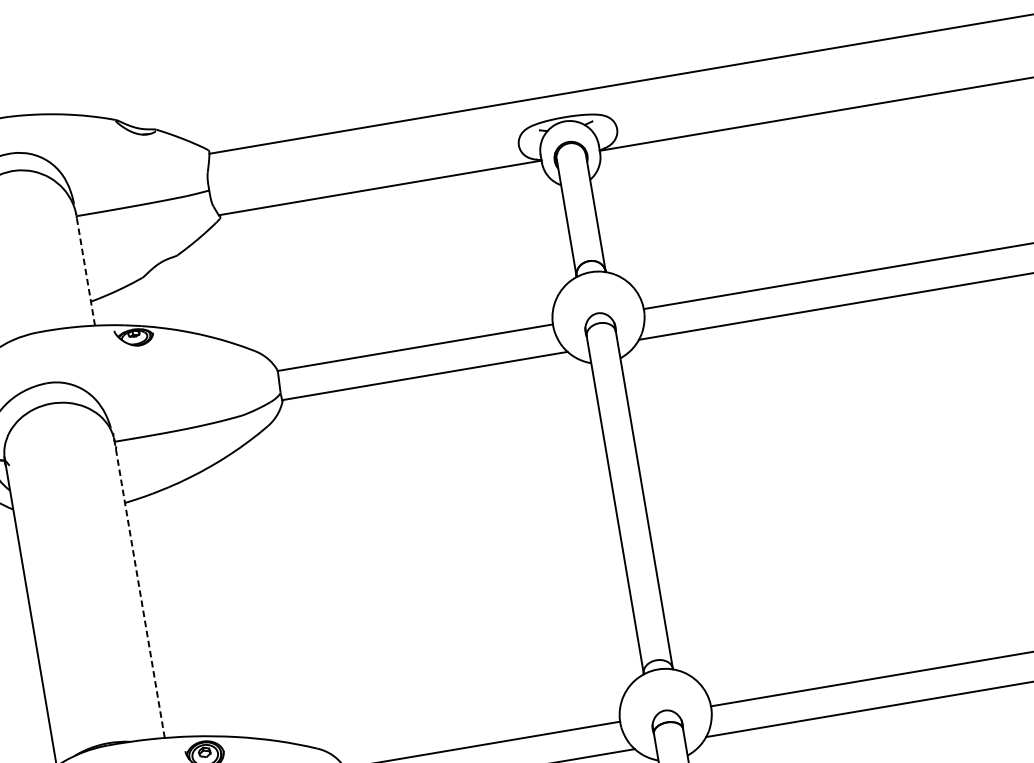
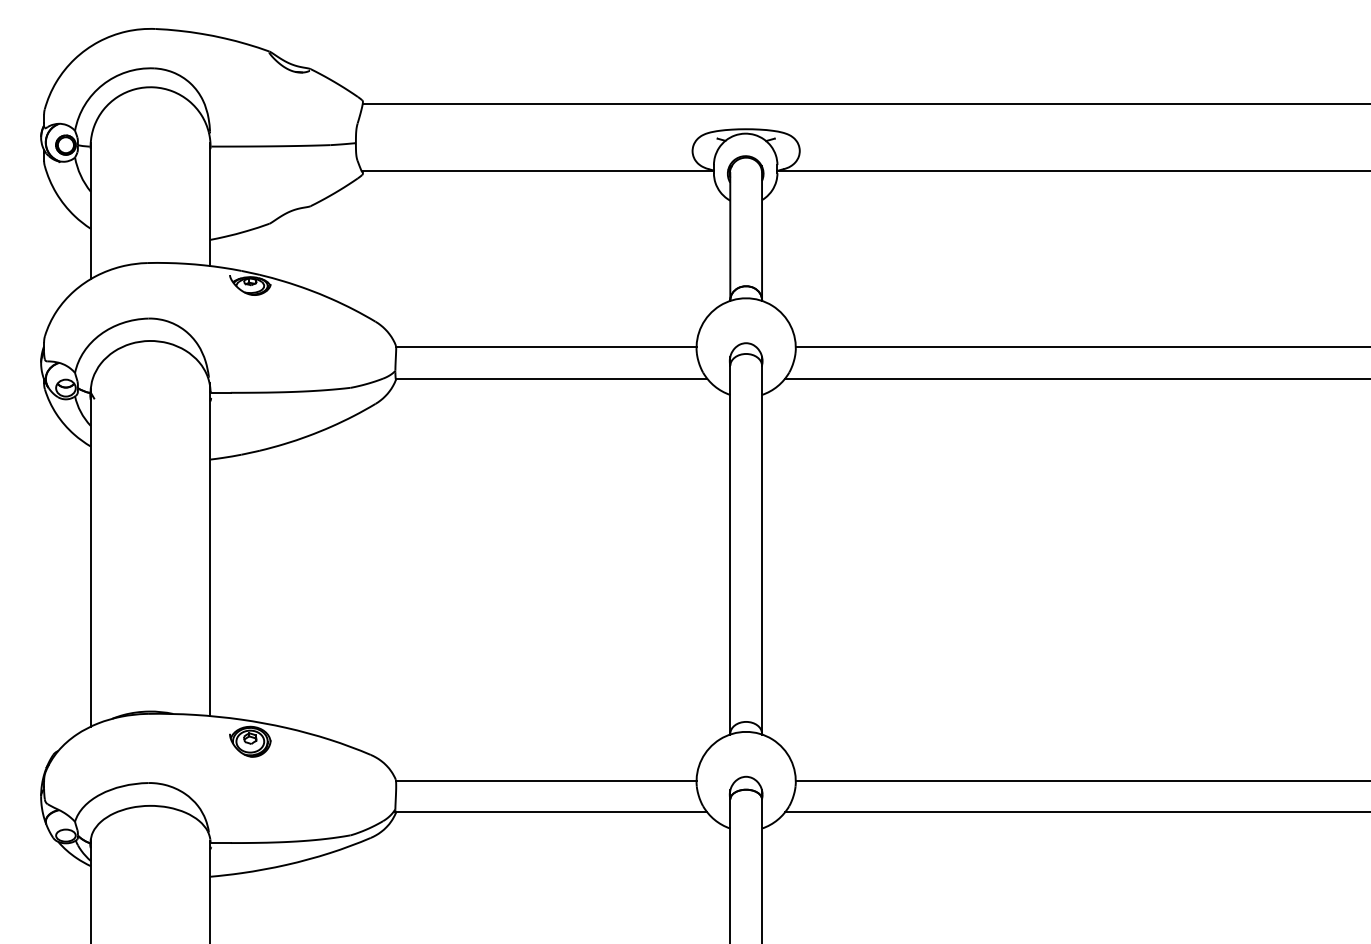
line: (85, 269) -> (210, 204), dashed -> solid
line: (138, 585) -> (210, 549), dashed -> solid

